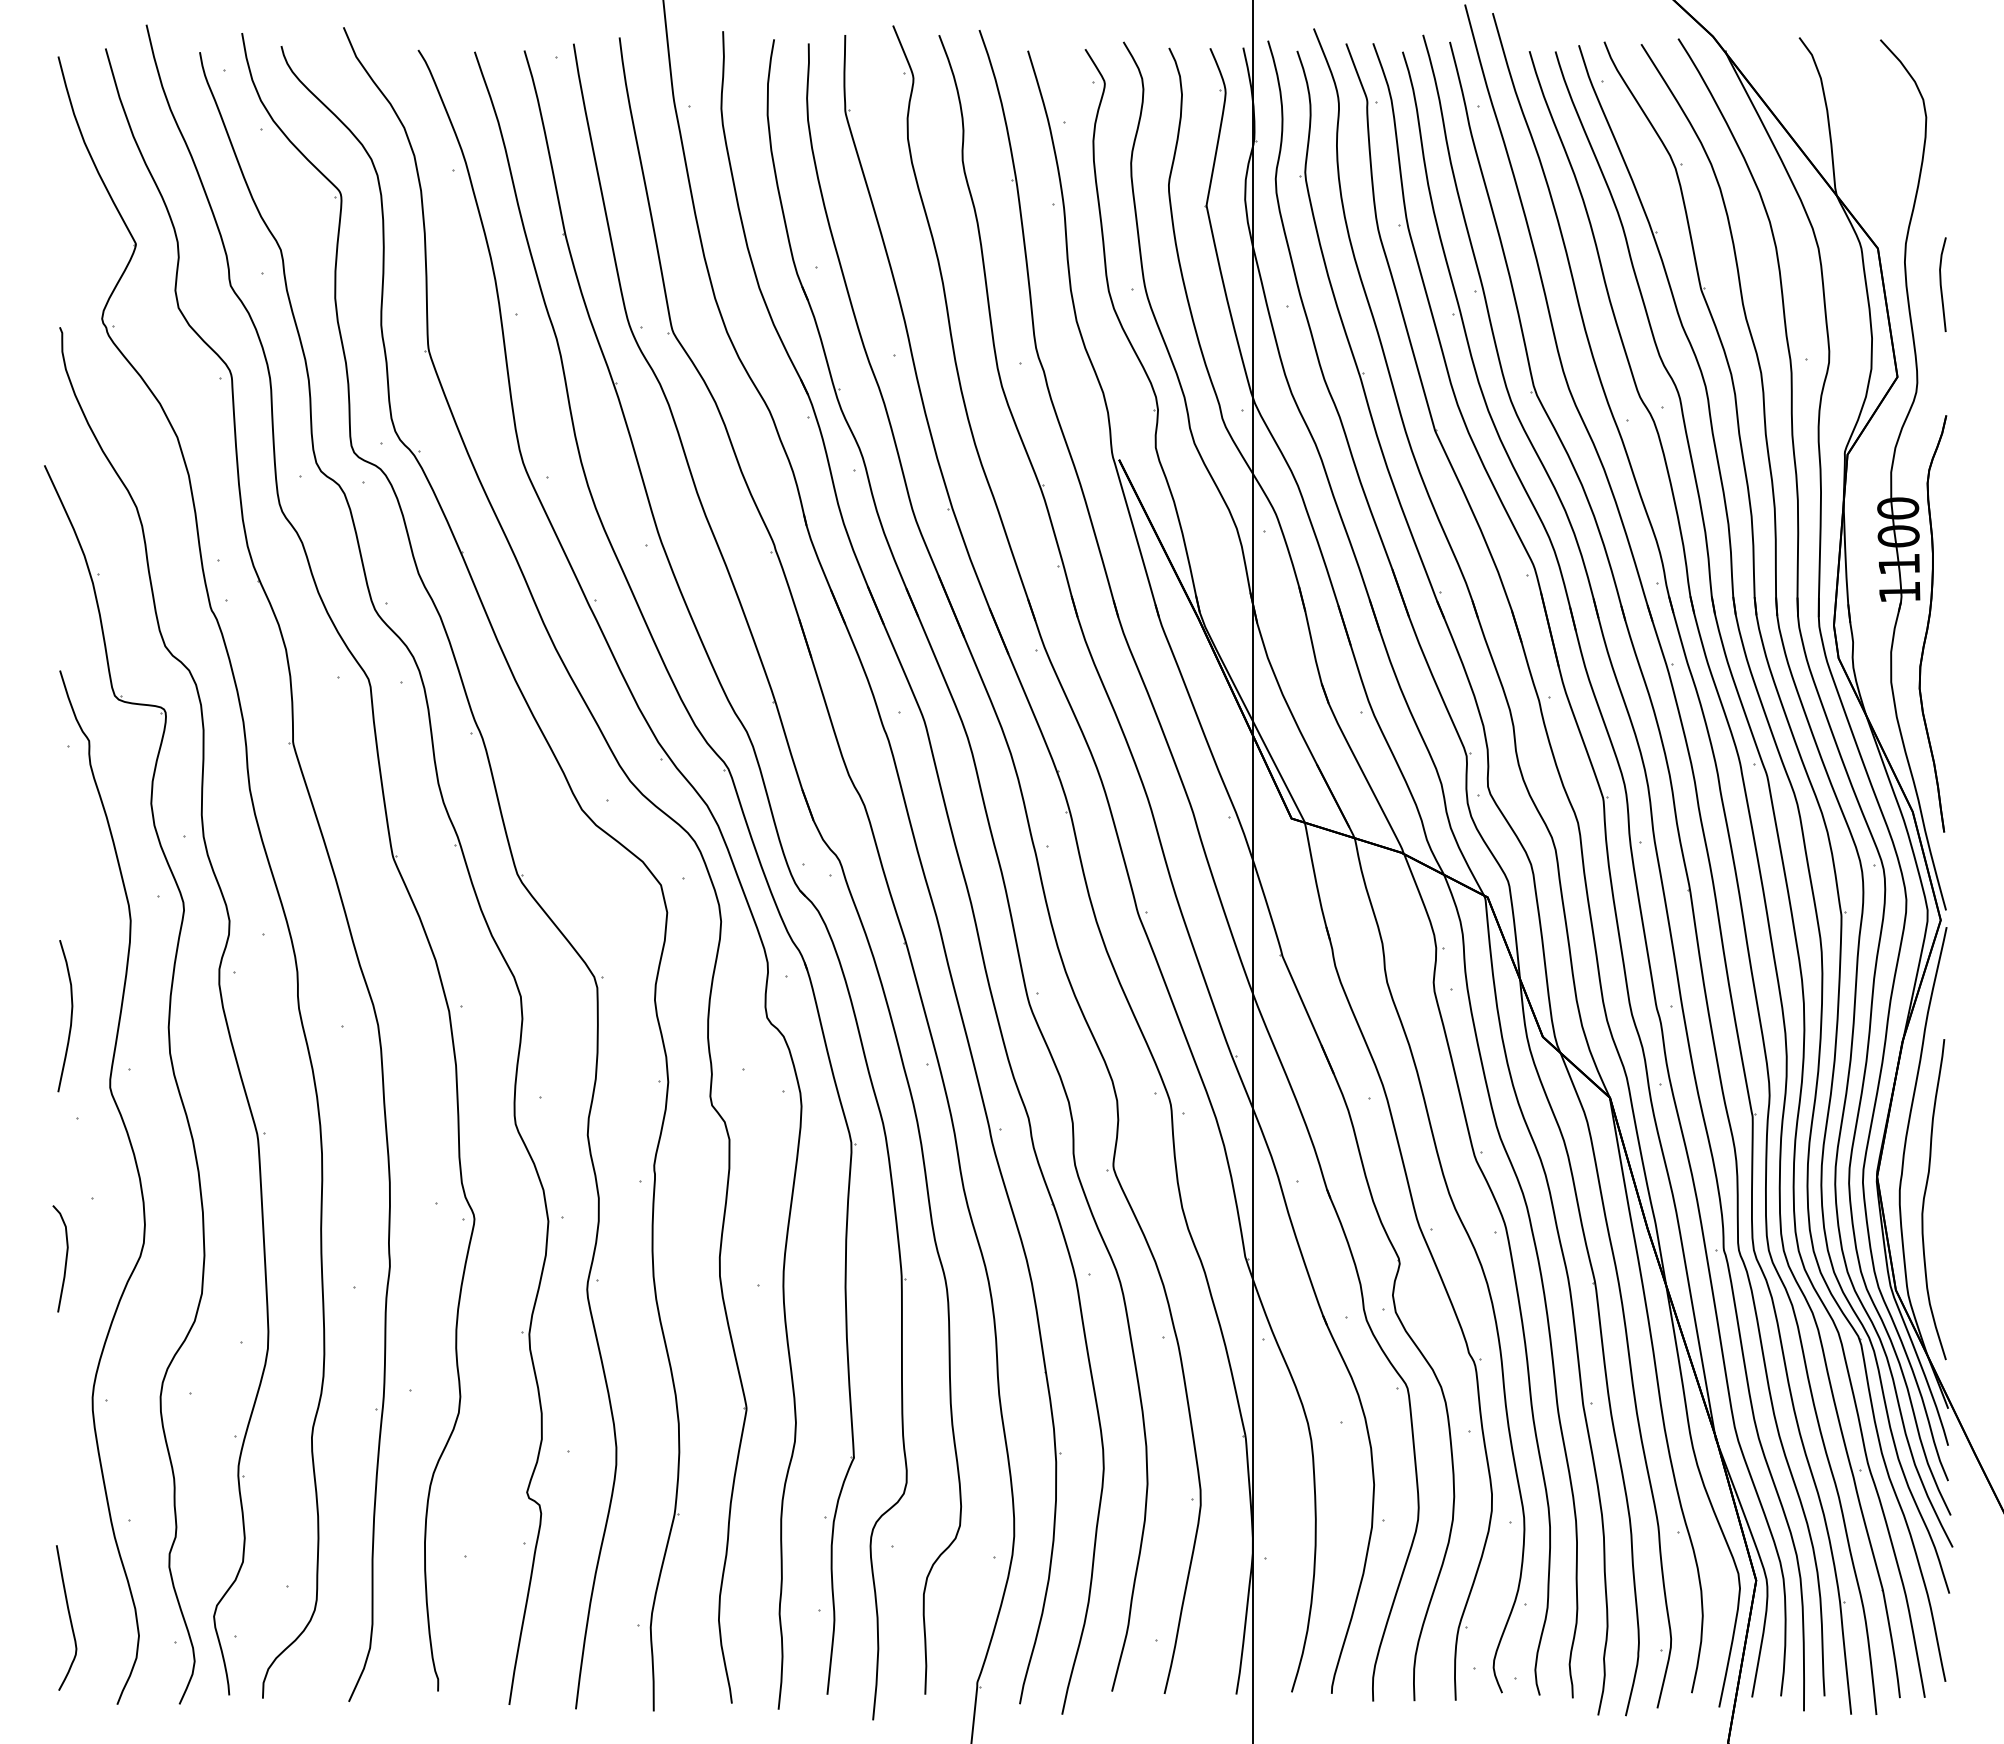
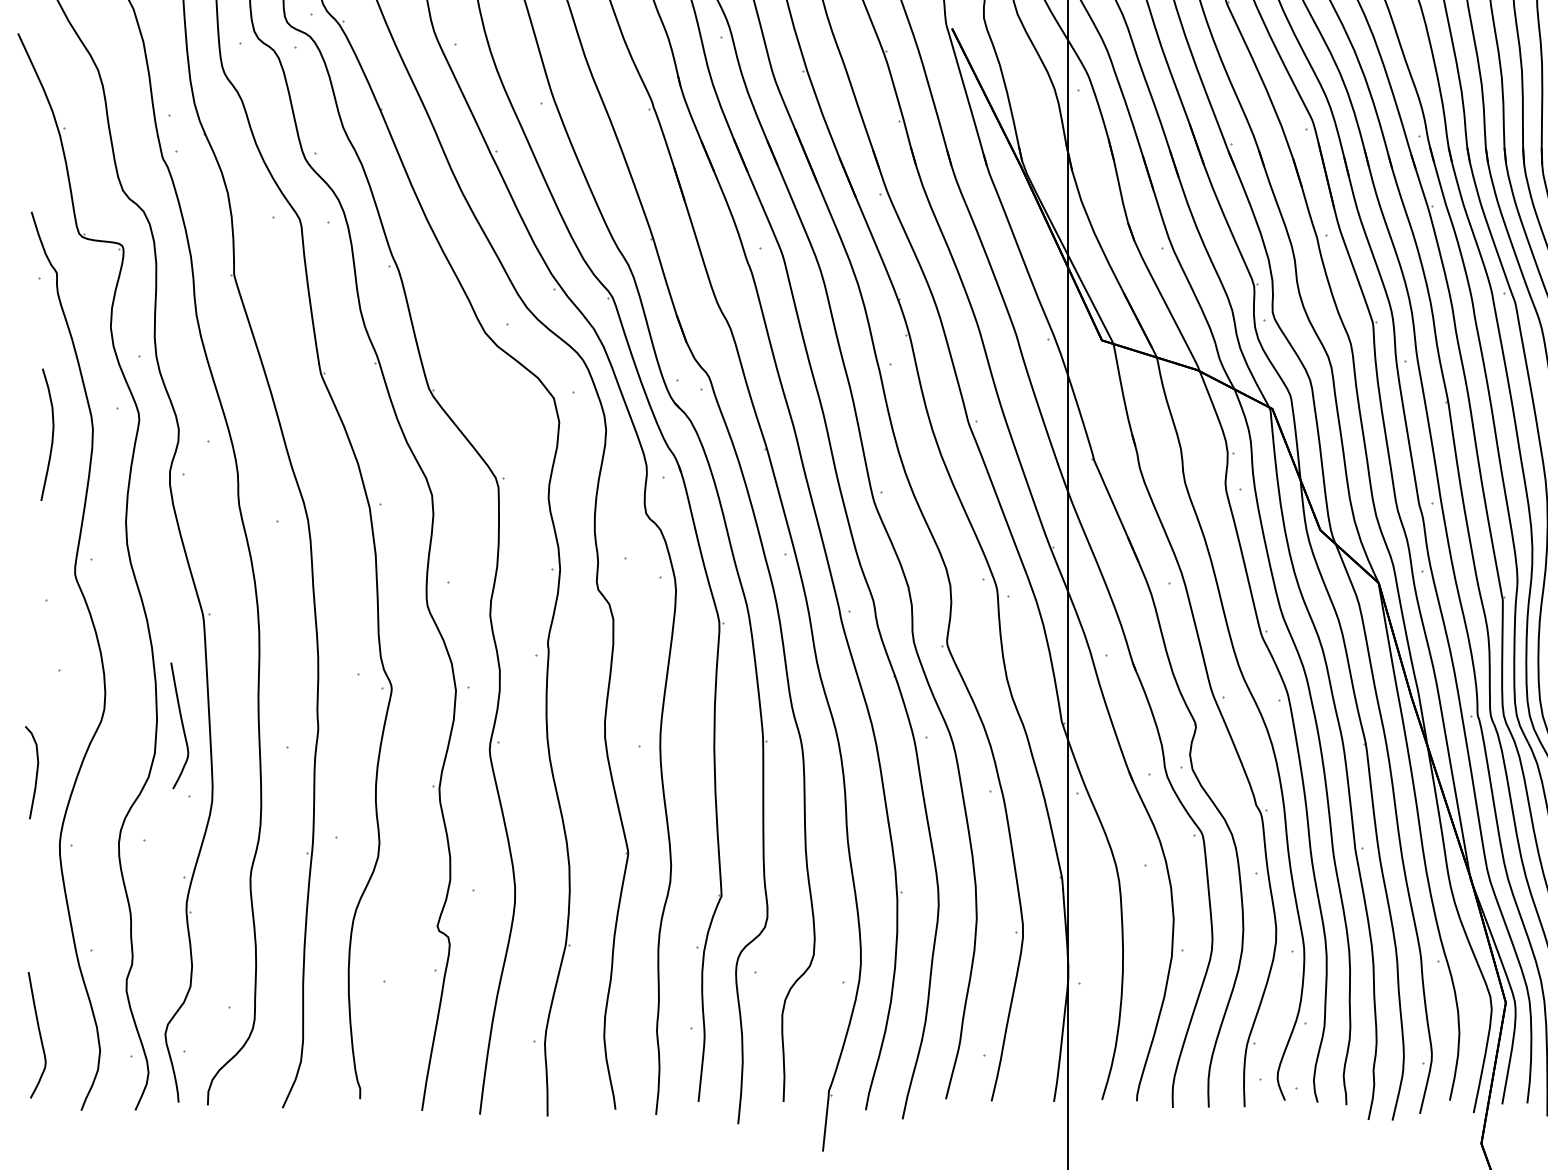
curve: (70, 1016) -> (51, 435), moved
curve: (65, 1258) -> (36, 772), moved
curve: (232, 1259) -> (181, 723), added

